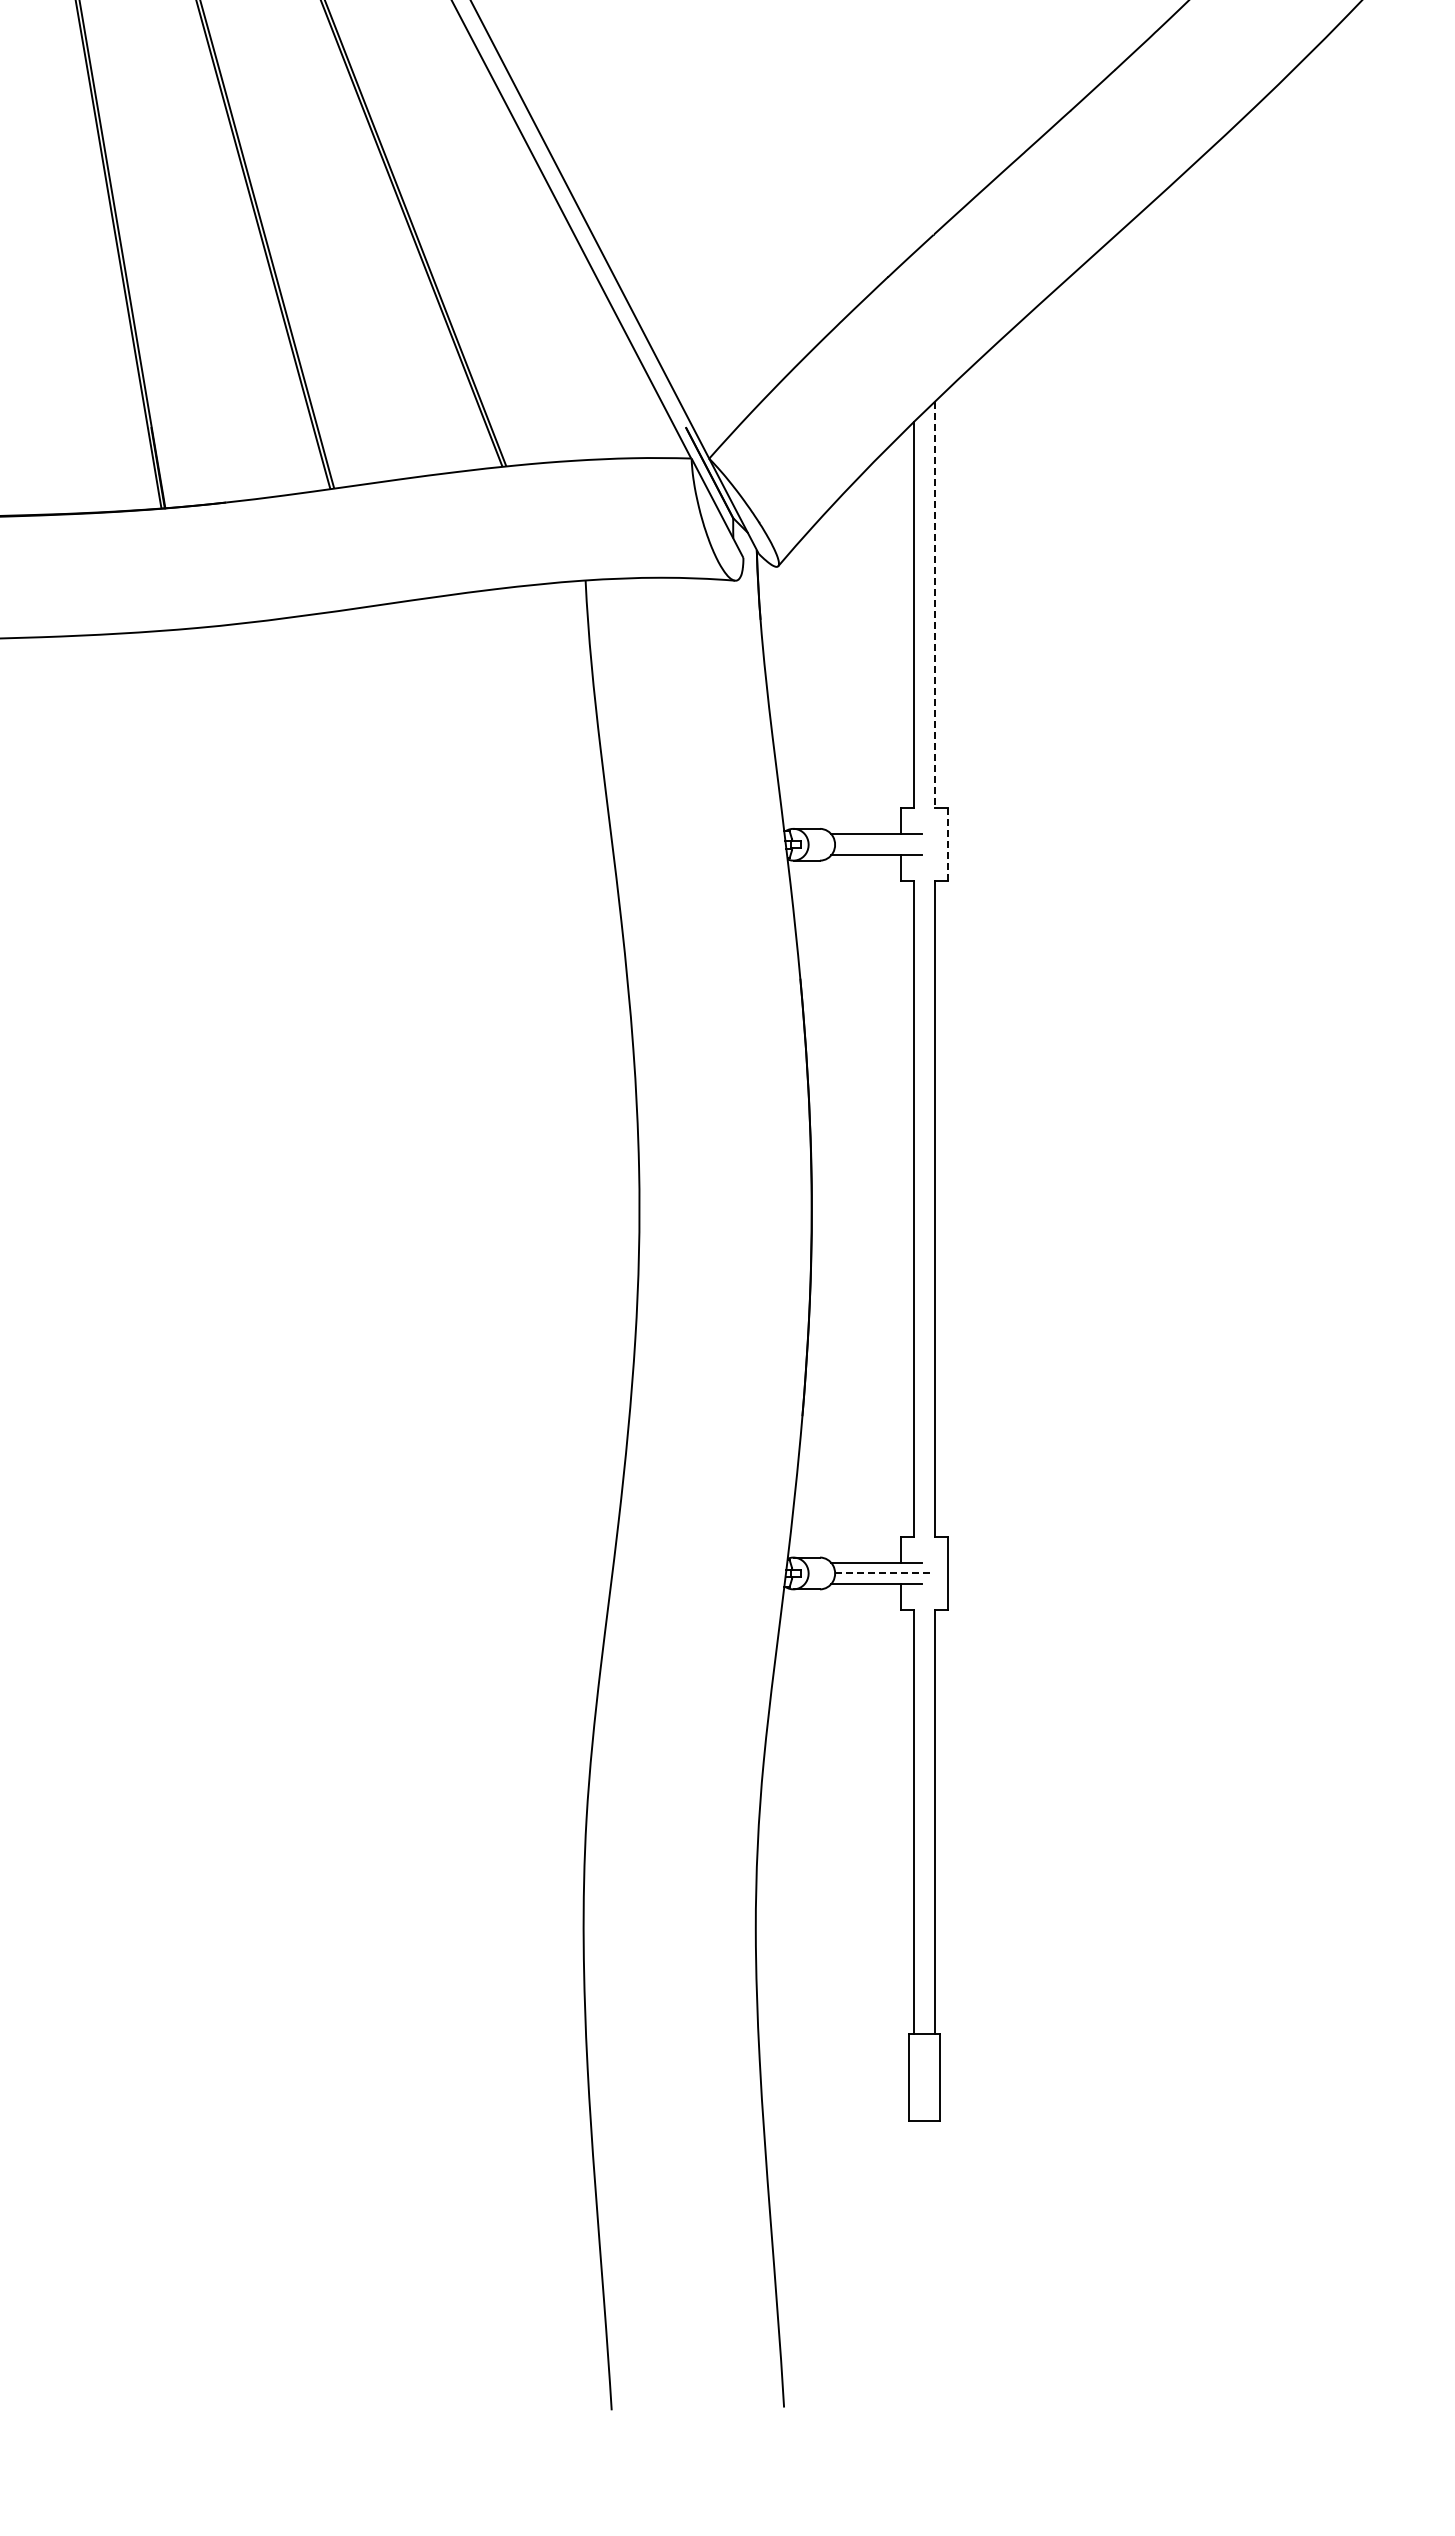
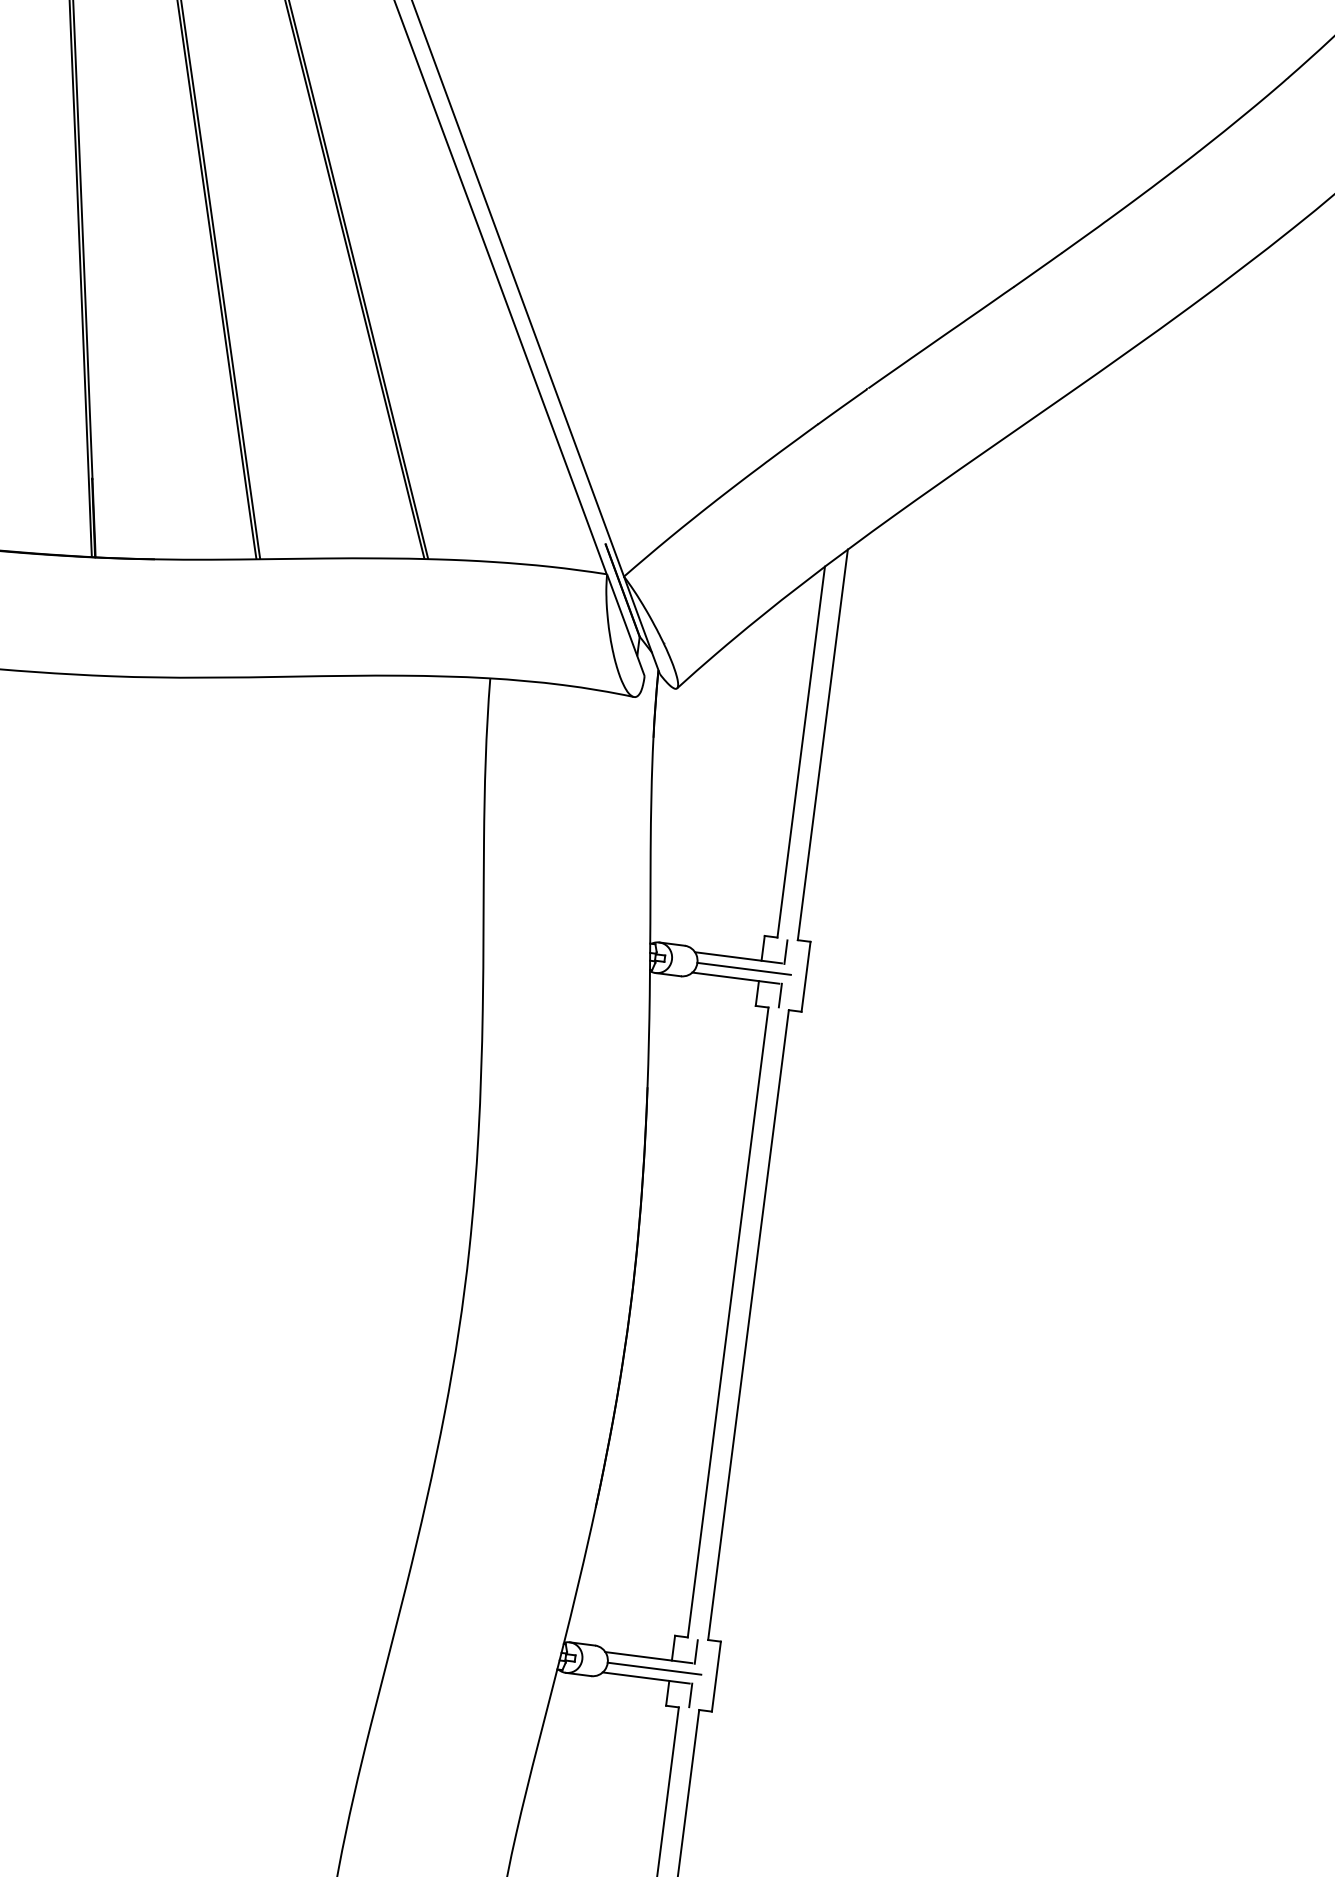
line: (935, 605) -> (823, 745), dashed -> solid
line: (924, 821) -> (786, 951), added
line: (883, 844) -> (743, 968), added
line: (948, 844) -> (806, 976), dashed -> solid
line: (924, 867) -> (780, 995), added
line: (924, 1550) -> (696, 1651), added
line: (883, 1573) -> (654, 1668), dashed -> solid
line: (924, 1595) -> (690, 1694), added

